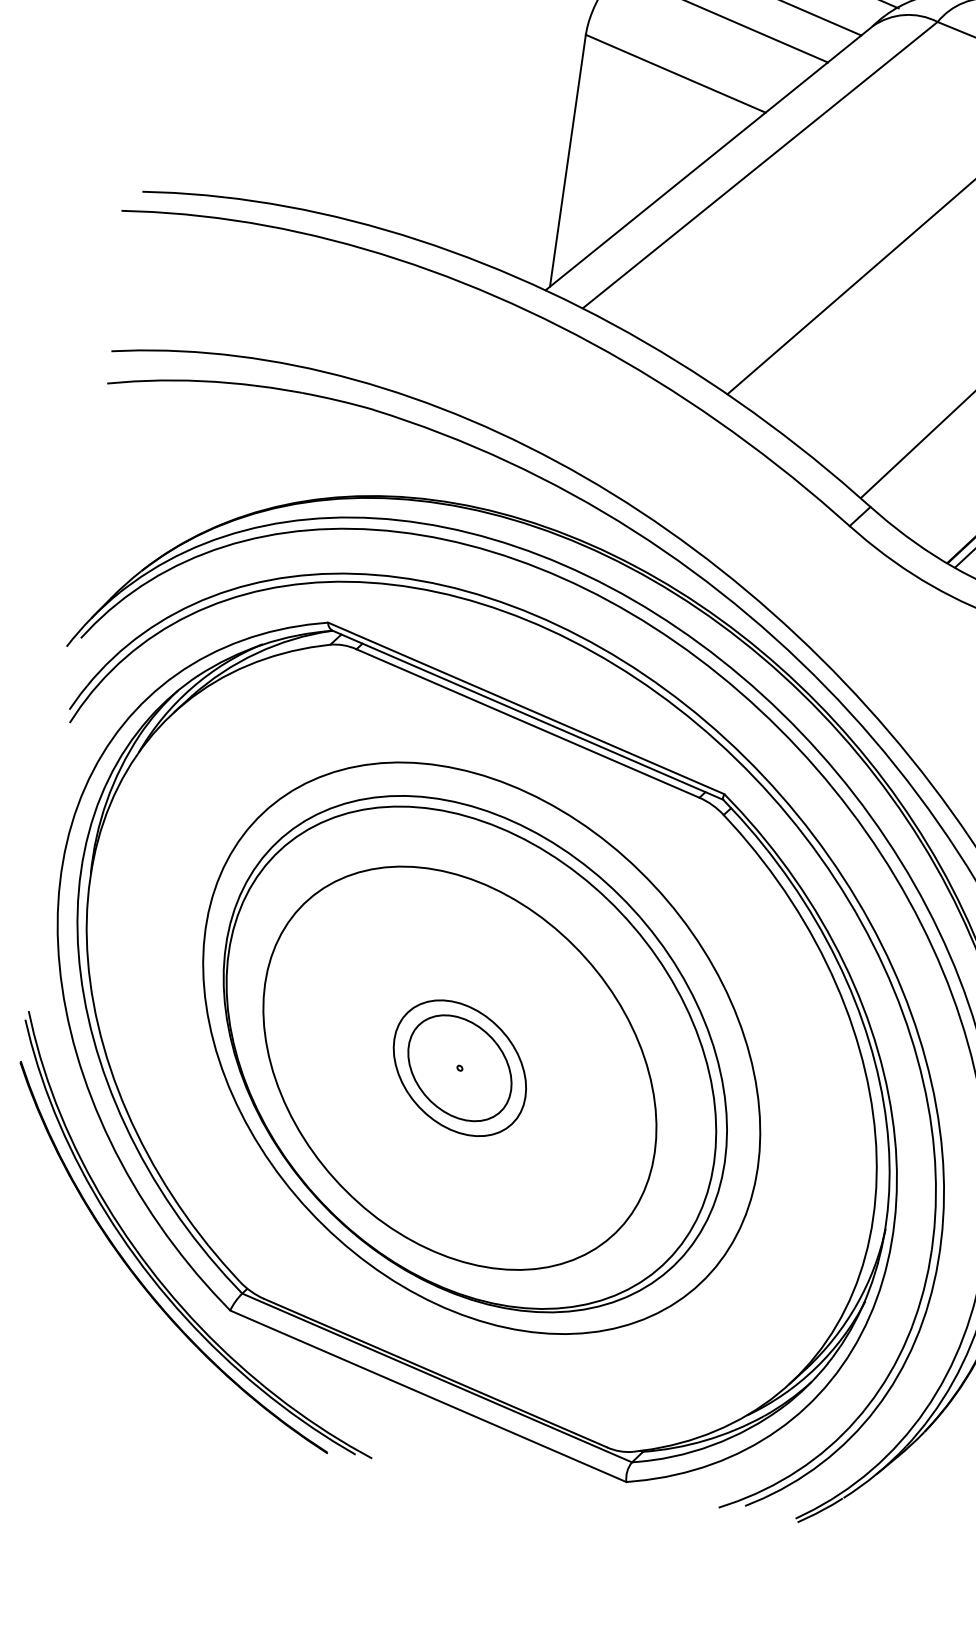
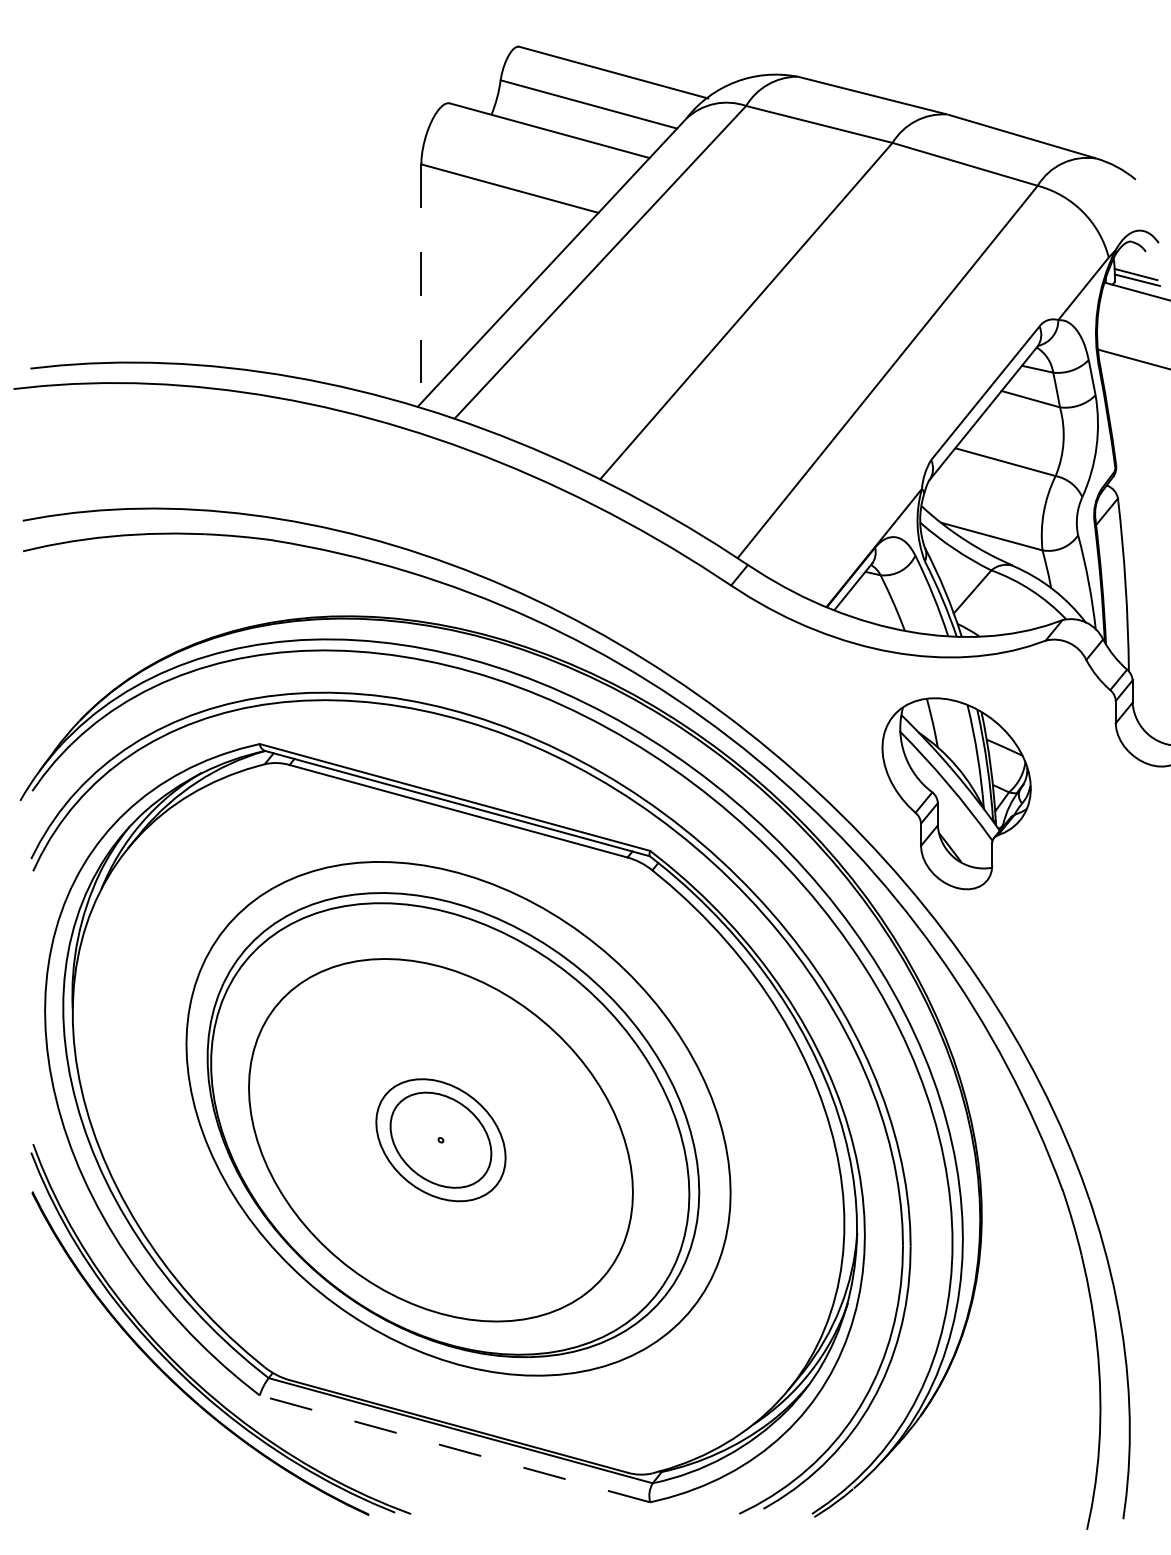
line: (567, 161) -> (421, 284), solid -> dashed
line: (427, 1395) -> (454, 1448), solid -> dashed

